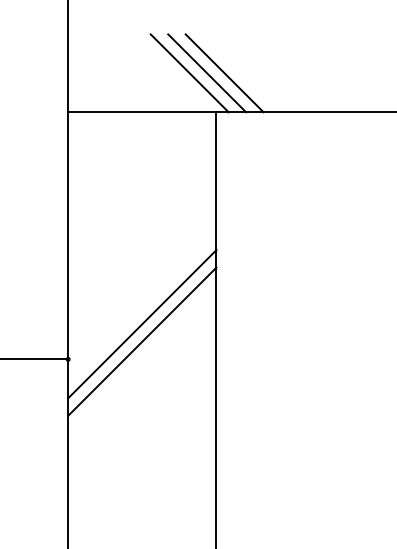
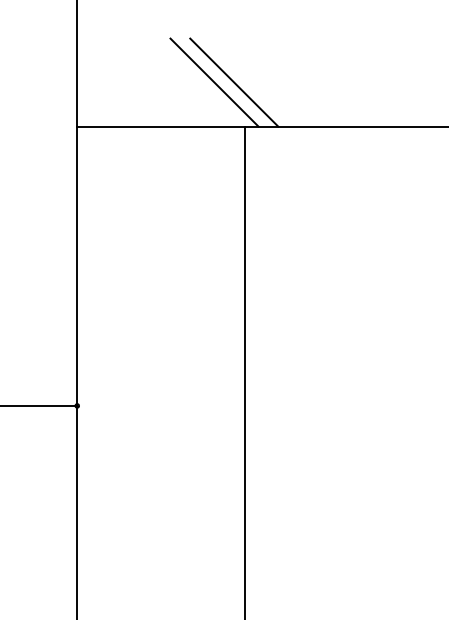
line: (224, 73) -> (253, 82), removed
line: (142, 324) -> (161, 366), removed
line: (142, 341) -> (161, 385), removed

